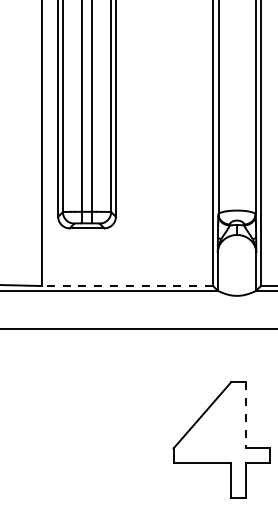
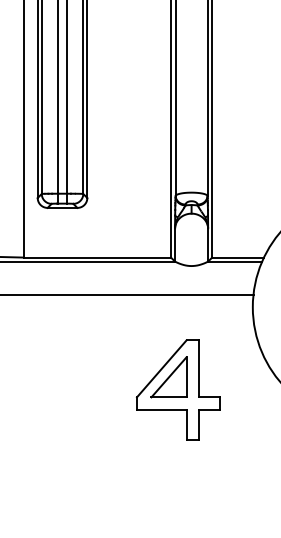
line: (127, 285) -> (97, 257), dashed -> solid
line: (246, 414) -> (199, 368), dashed -> solid
part: (210, 425) -> (168, 377), added

